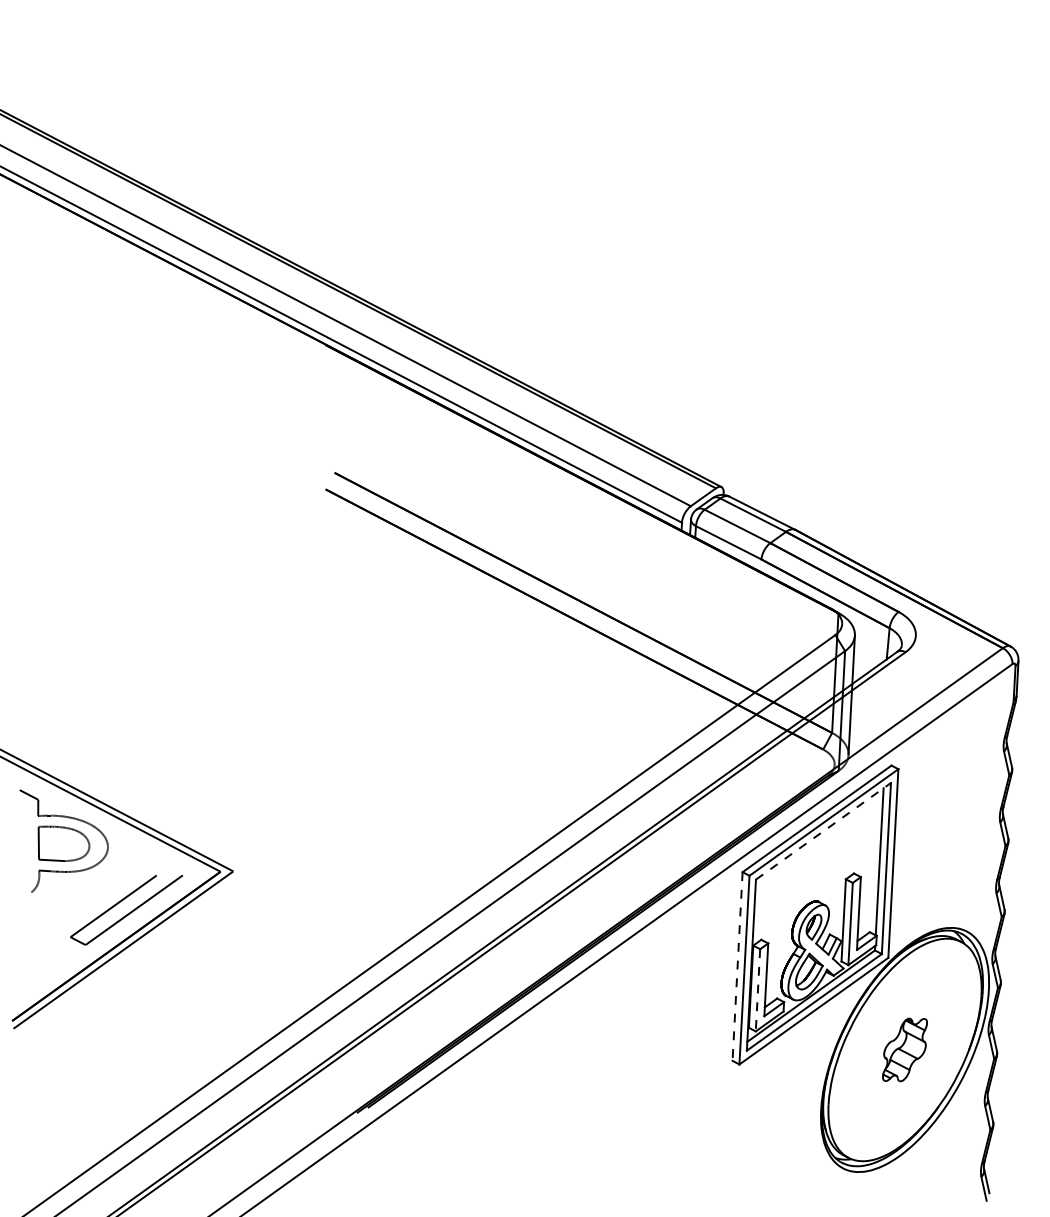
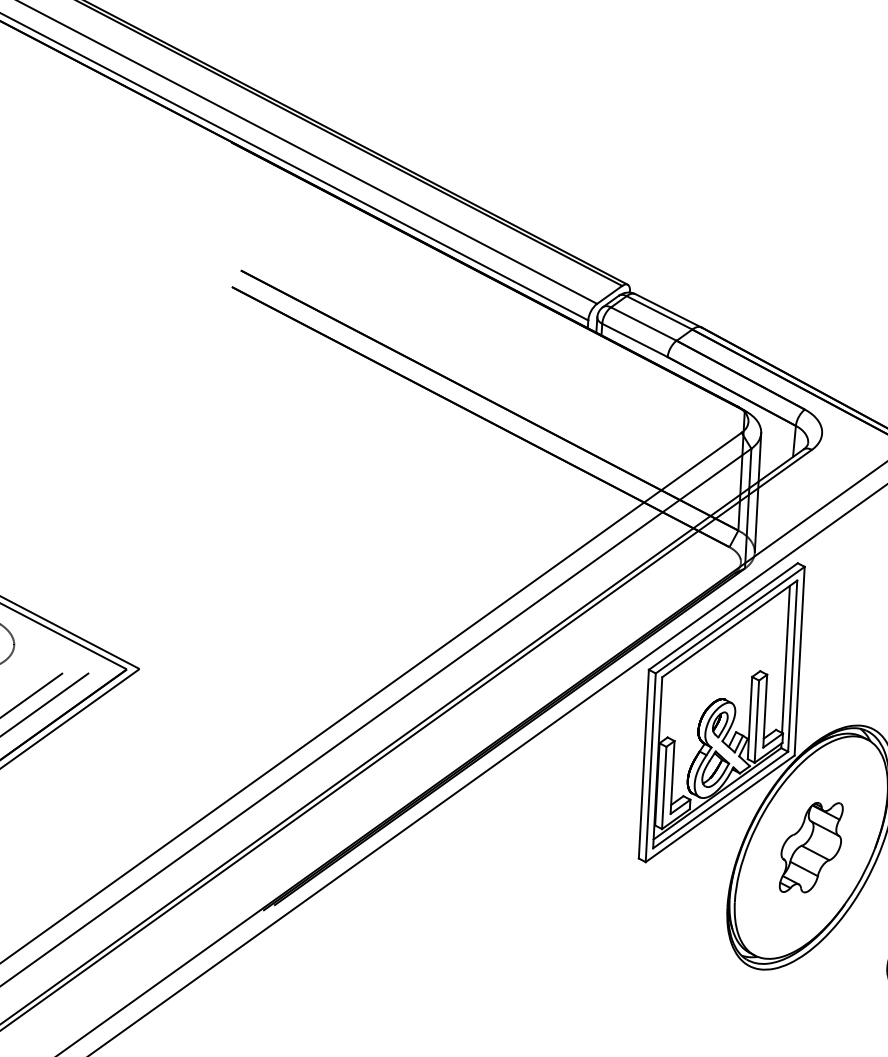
line: (823, 831) -> (729, 629), dashed -> solid
line: (737, 967) -> (643, 765), dashed -> solid
line: (757, 990) -> (663, 788), dashed -> solid
part: (904, 1049) -> (810, 847), size x1.43

